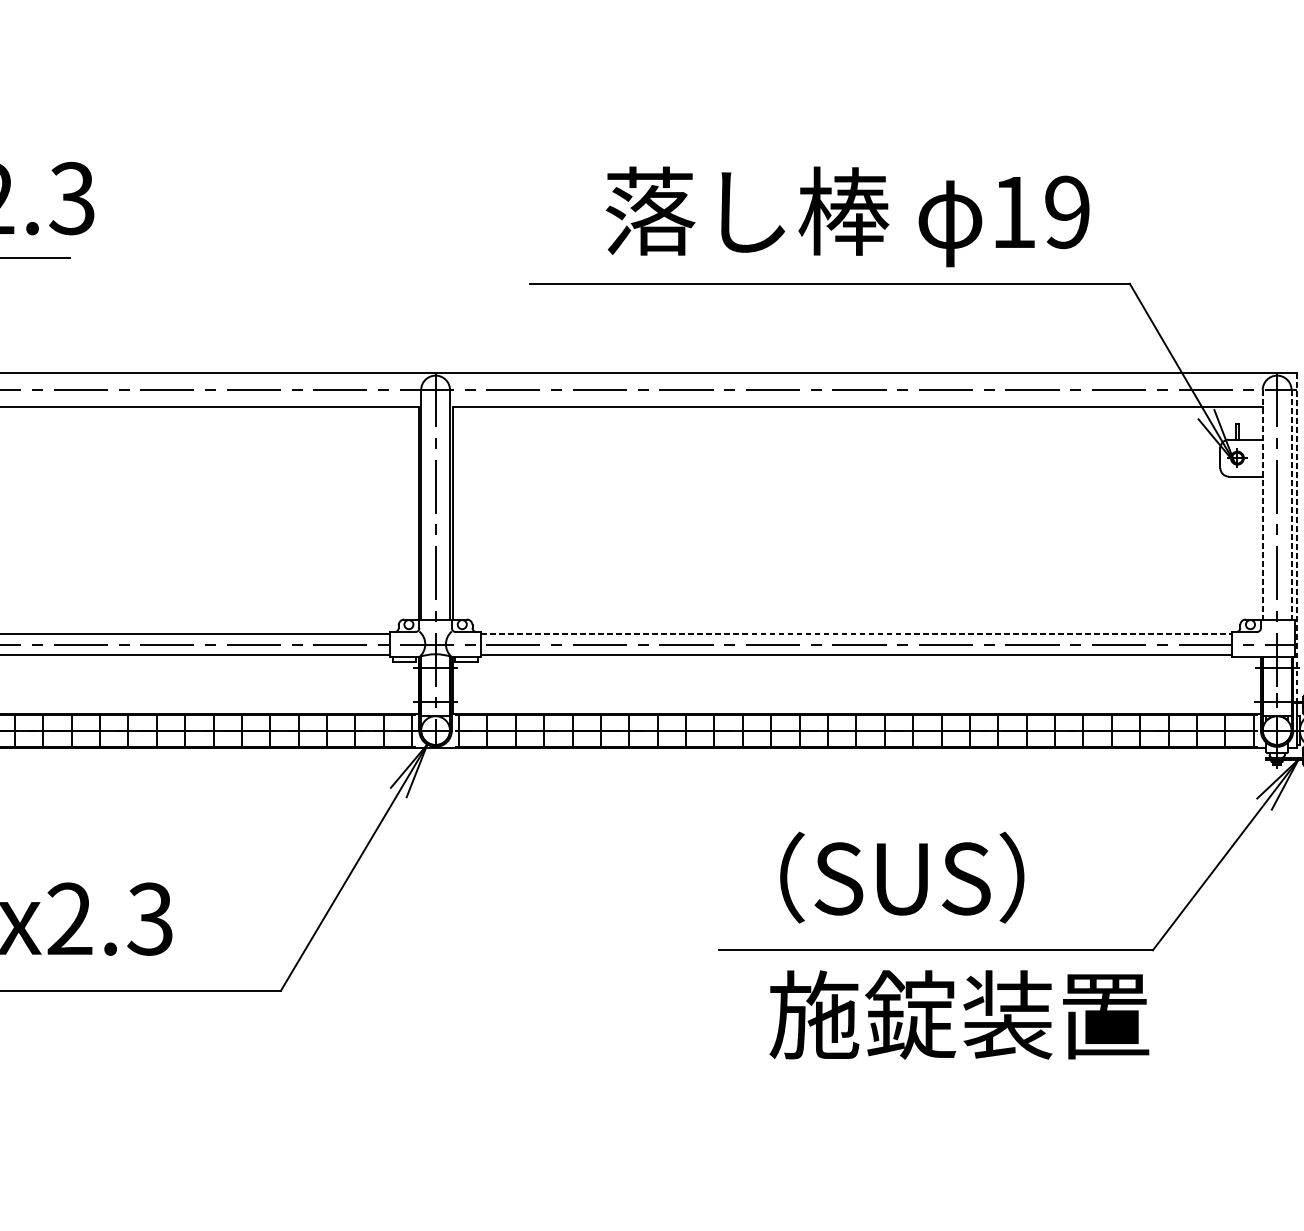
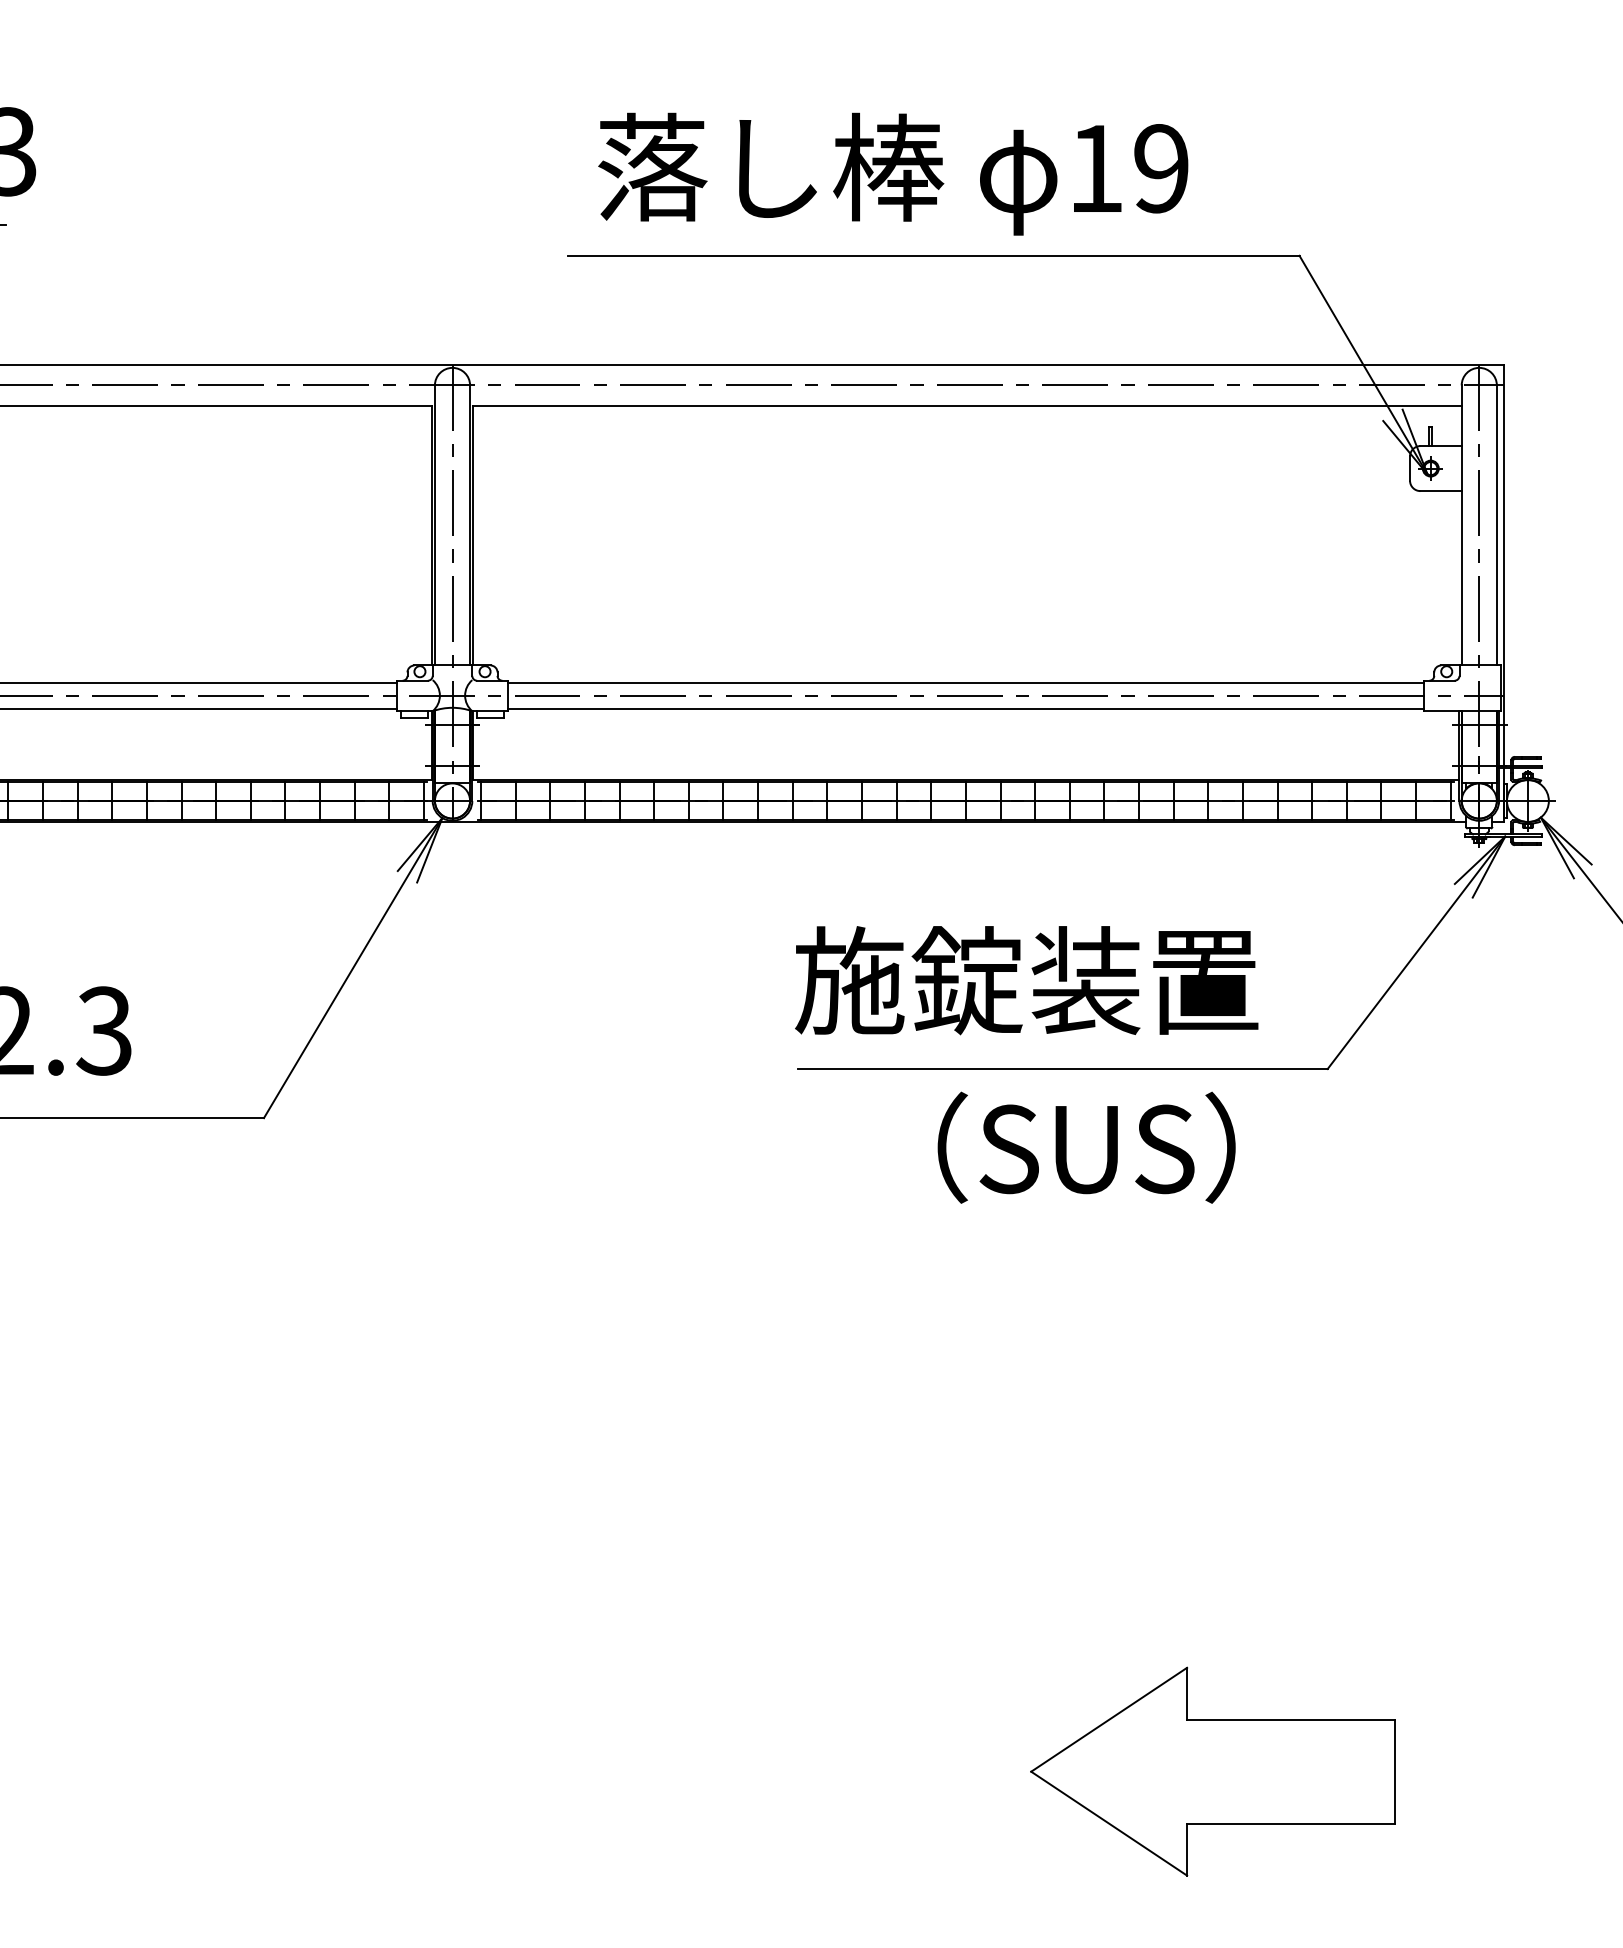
text: (847, 216) -> (893, 173), moved
line: (1262, 504) -> (1461, 525), dashed -> solid
line: (1291, 504) -> (1496, 525), dashed -> solid
line: (1297, 537) -> (1503, 565), dashed -> solid
line: (856, 633) -> (965, 682), dashed -> solid
text: (906, 877) -> (1026, 980), （SUS） -> 施錠装置
text: (959, 1014) -> (1091, 1147), 施錠装置 -> （SUS）

